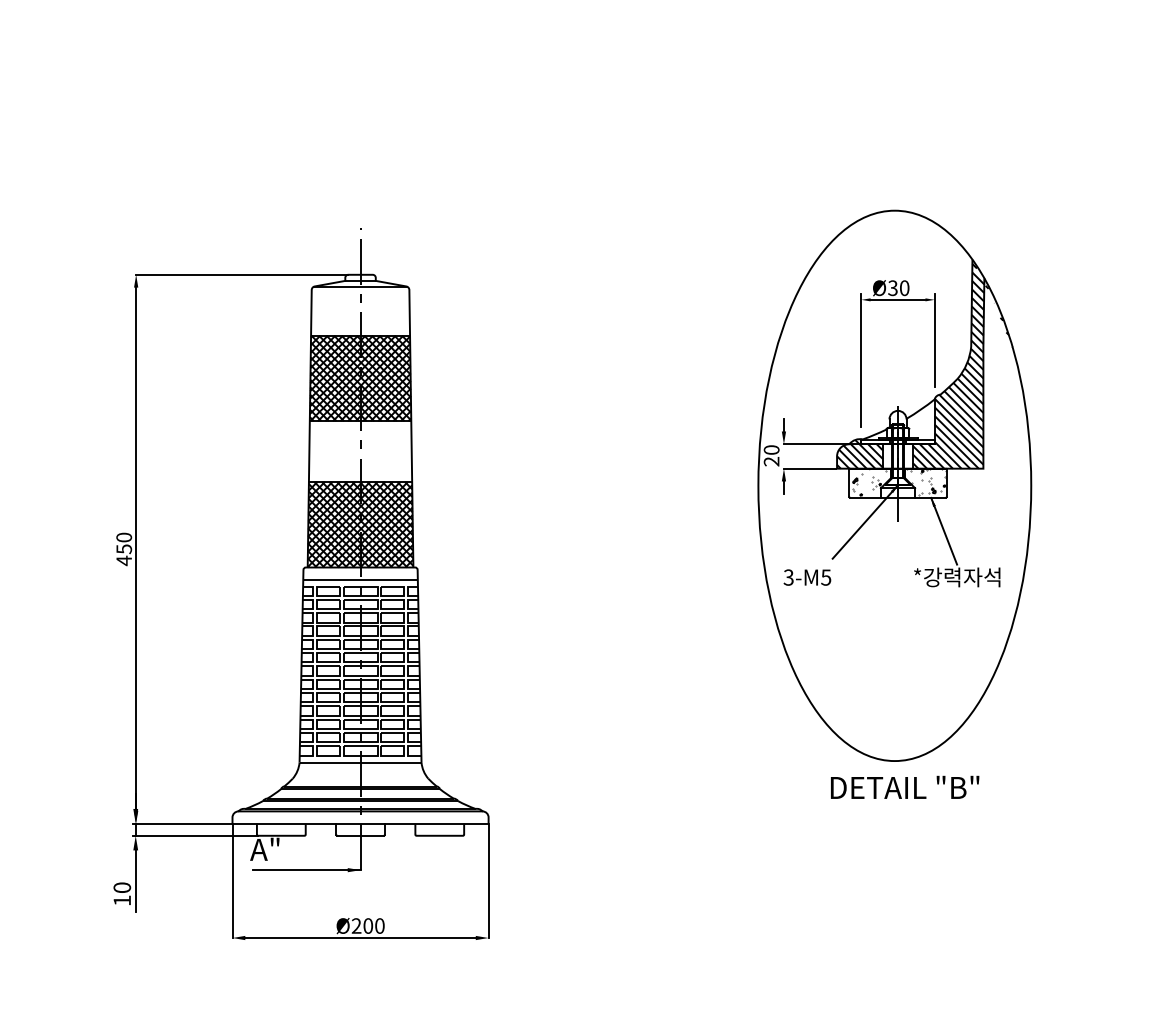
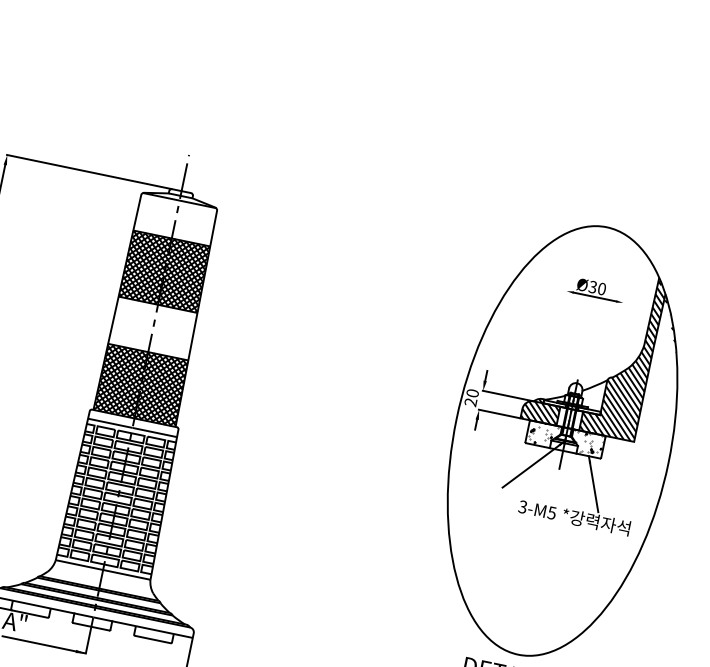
line: (934, 340) -> (616, 334), removed
line: (861, 359) -> (557, 337), removed
text: (807, 577) -> (537, 510), moved

